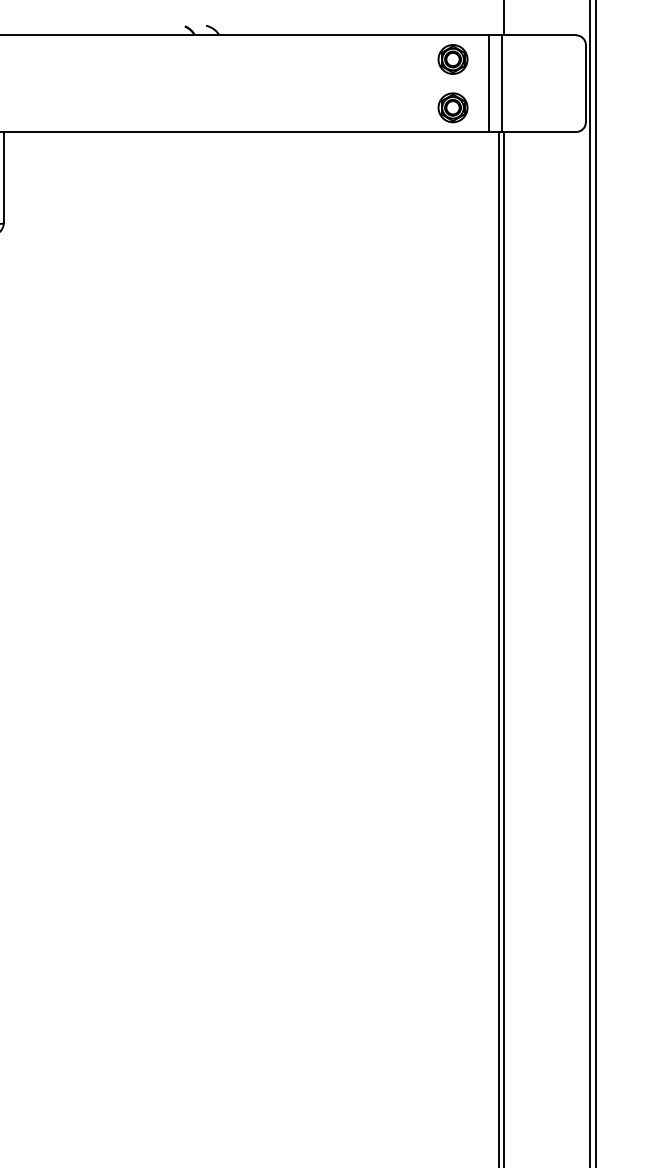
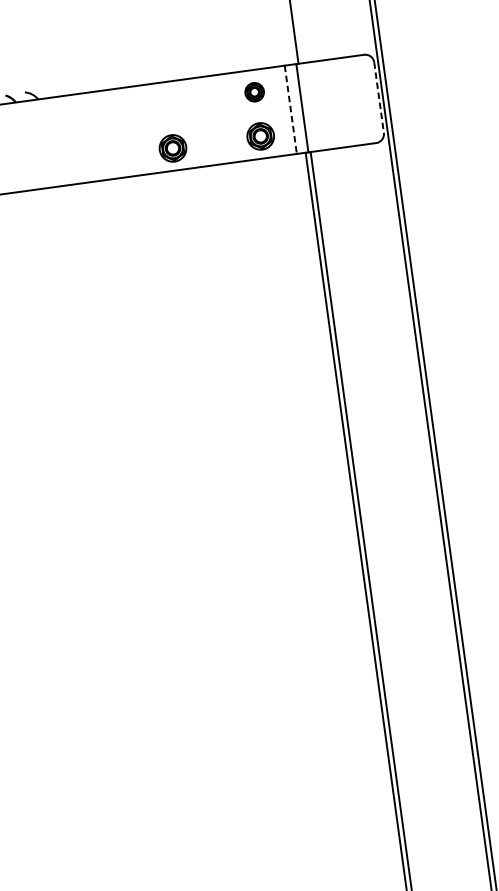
part: (452, 59) -> (254, 92), size x0.7
line: (585, 83) -> (378, 97), solid -> dashed
line: (489, 84) -> (291, 110), solid -> dashed
part: (356, 107) -> (172, 148), added

